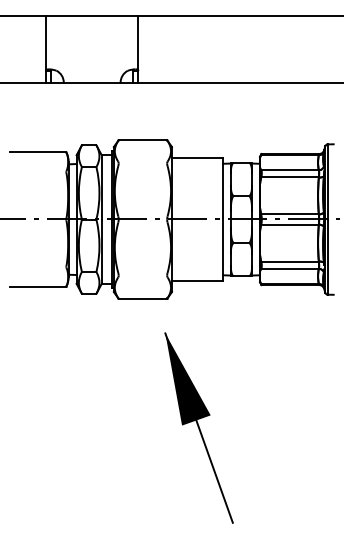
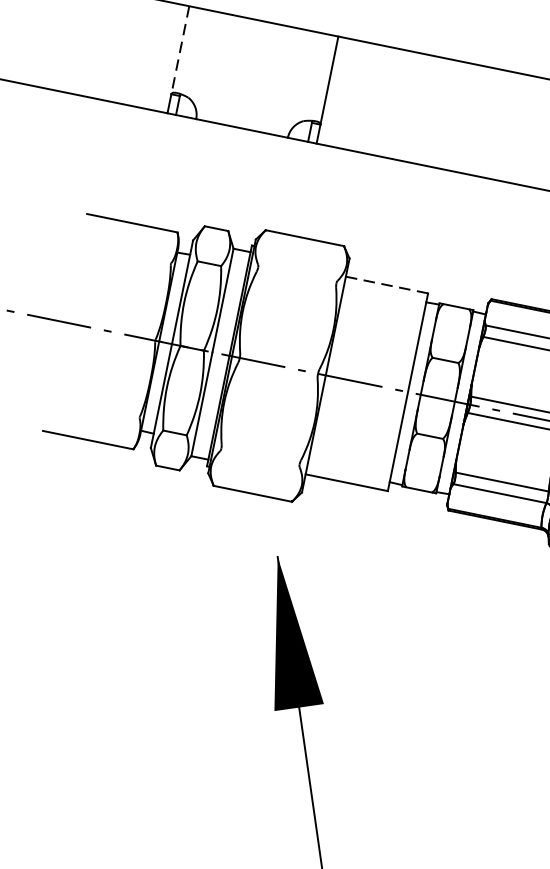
line: (45, 43) -> (179, 50), solid -> dashed
line: (197, 158) -> (386, 285), solid -> dashed

